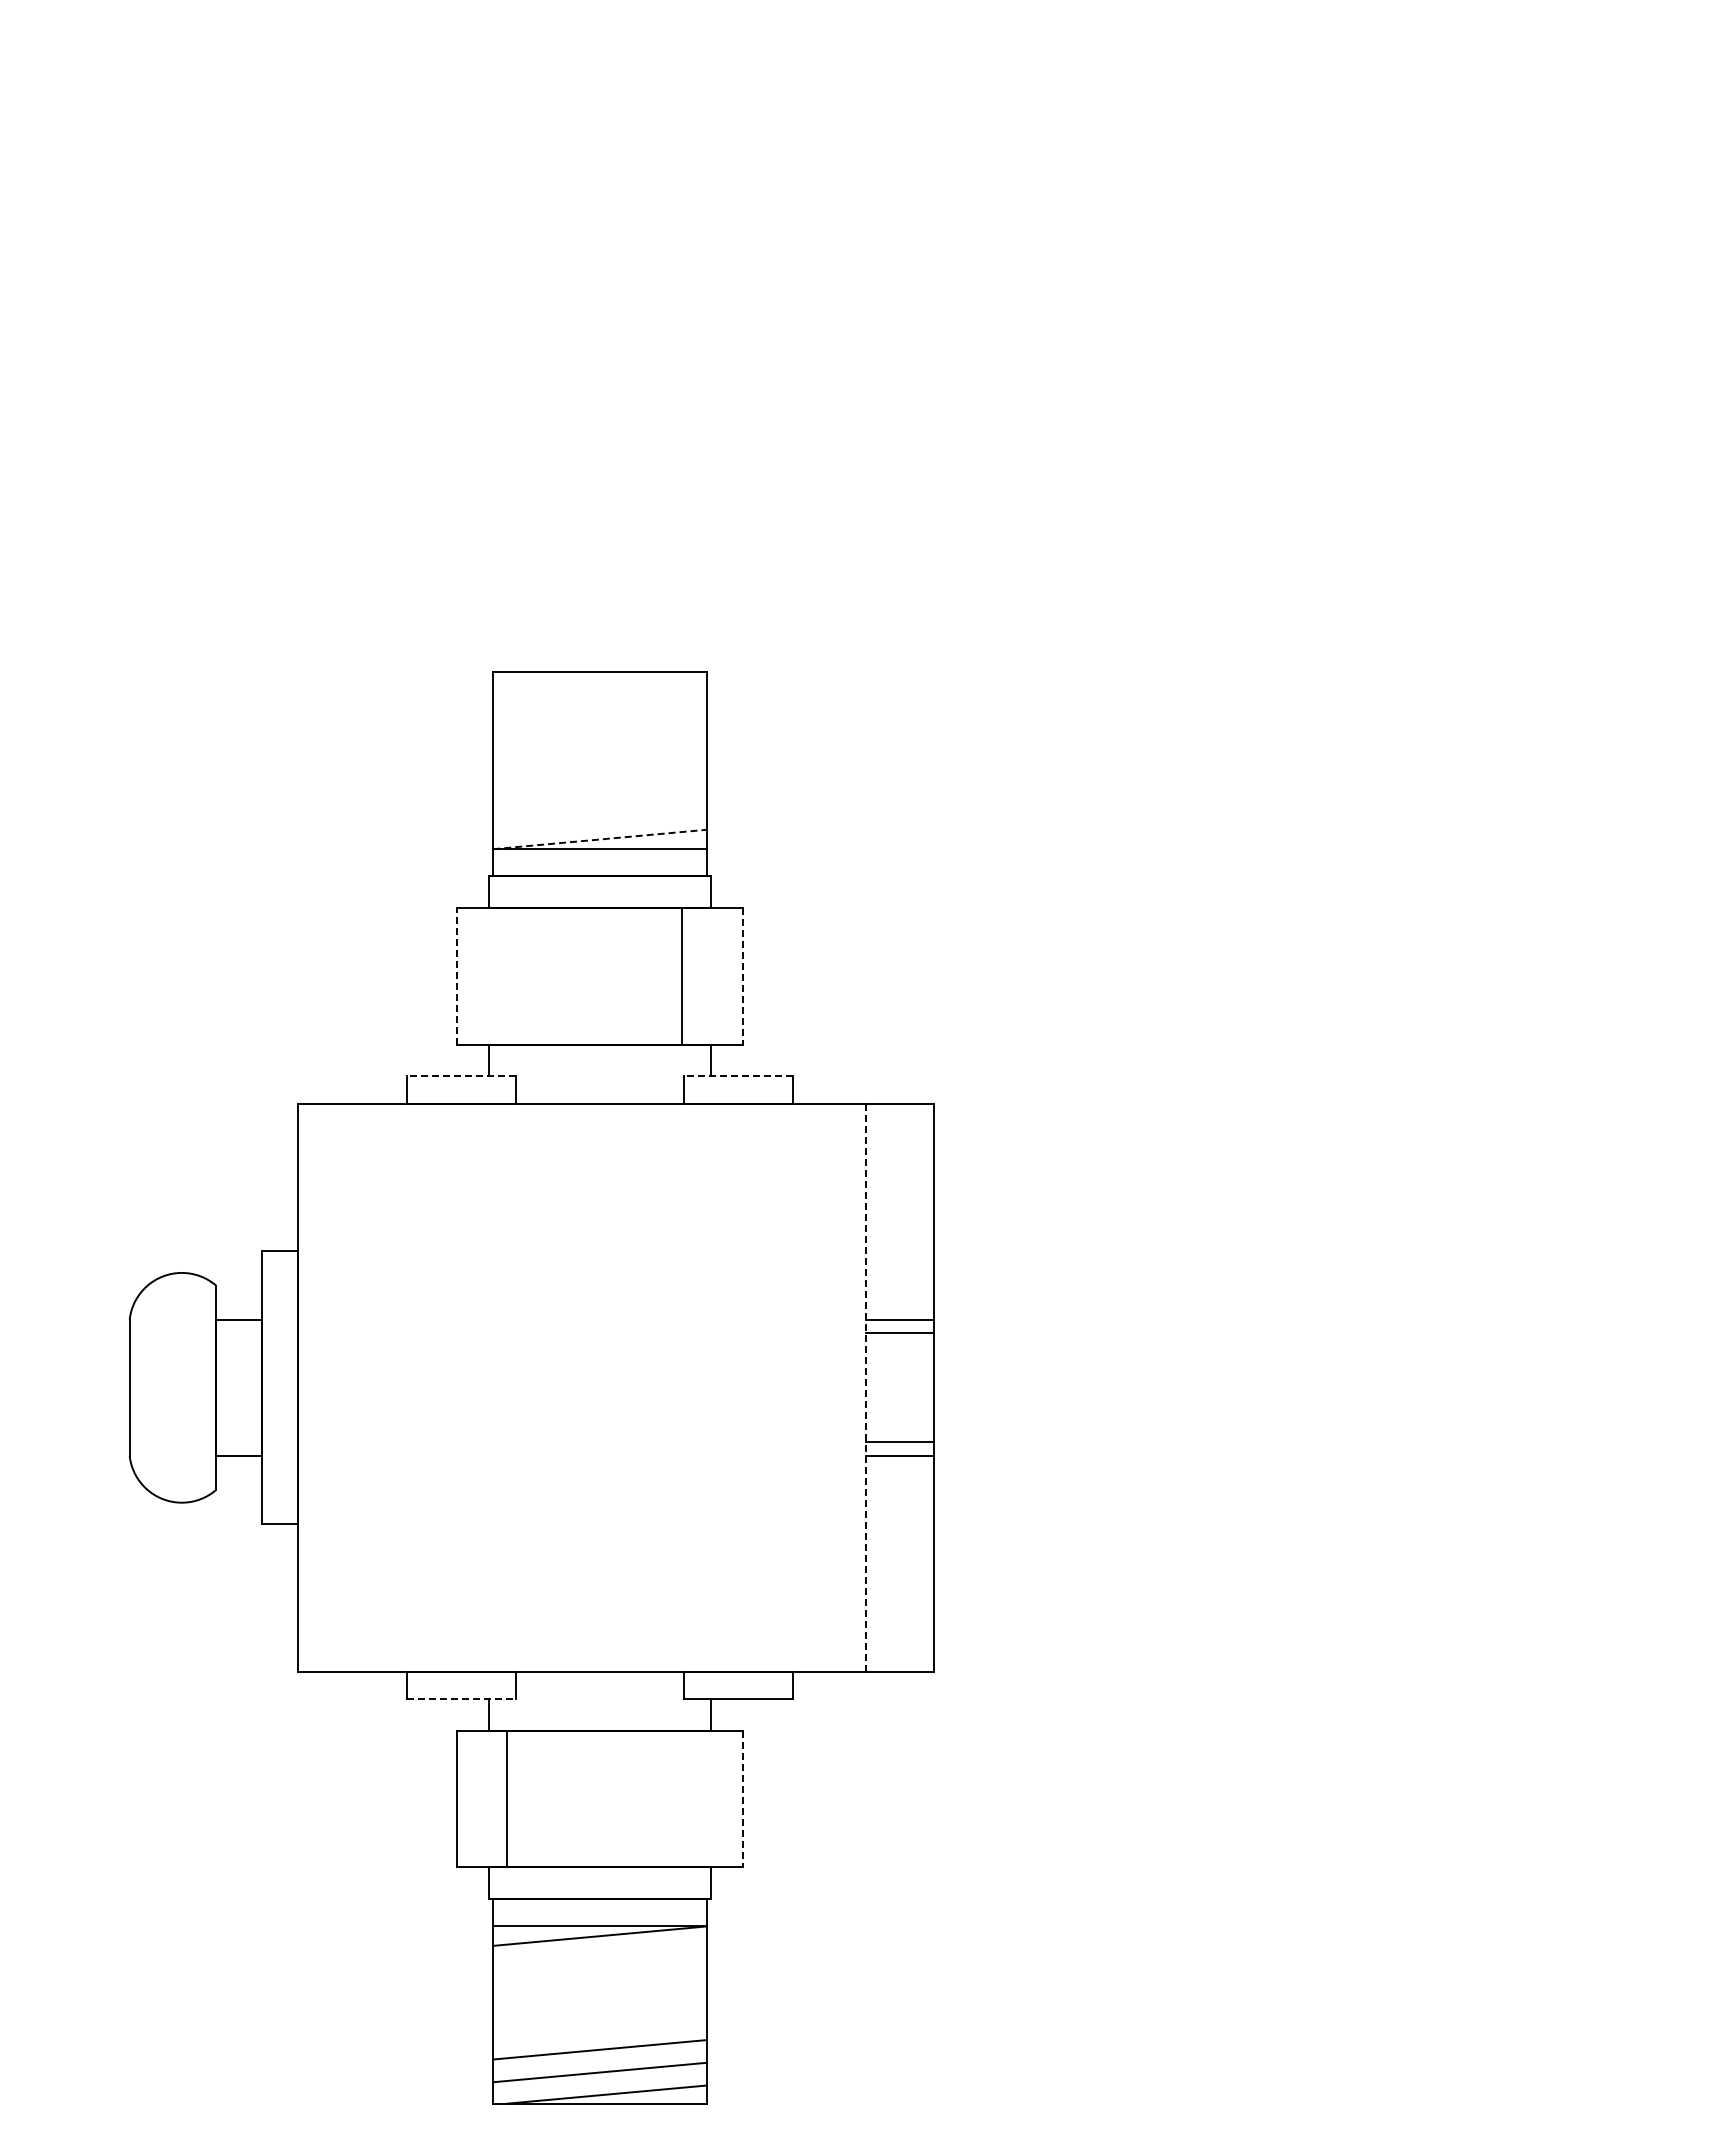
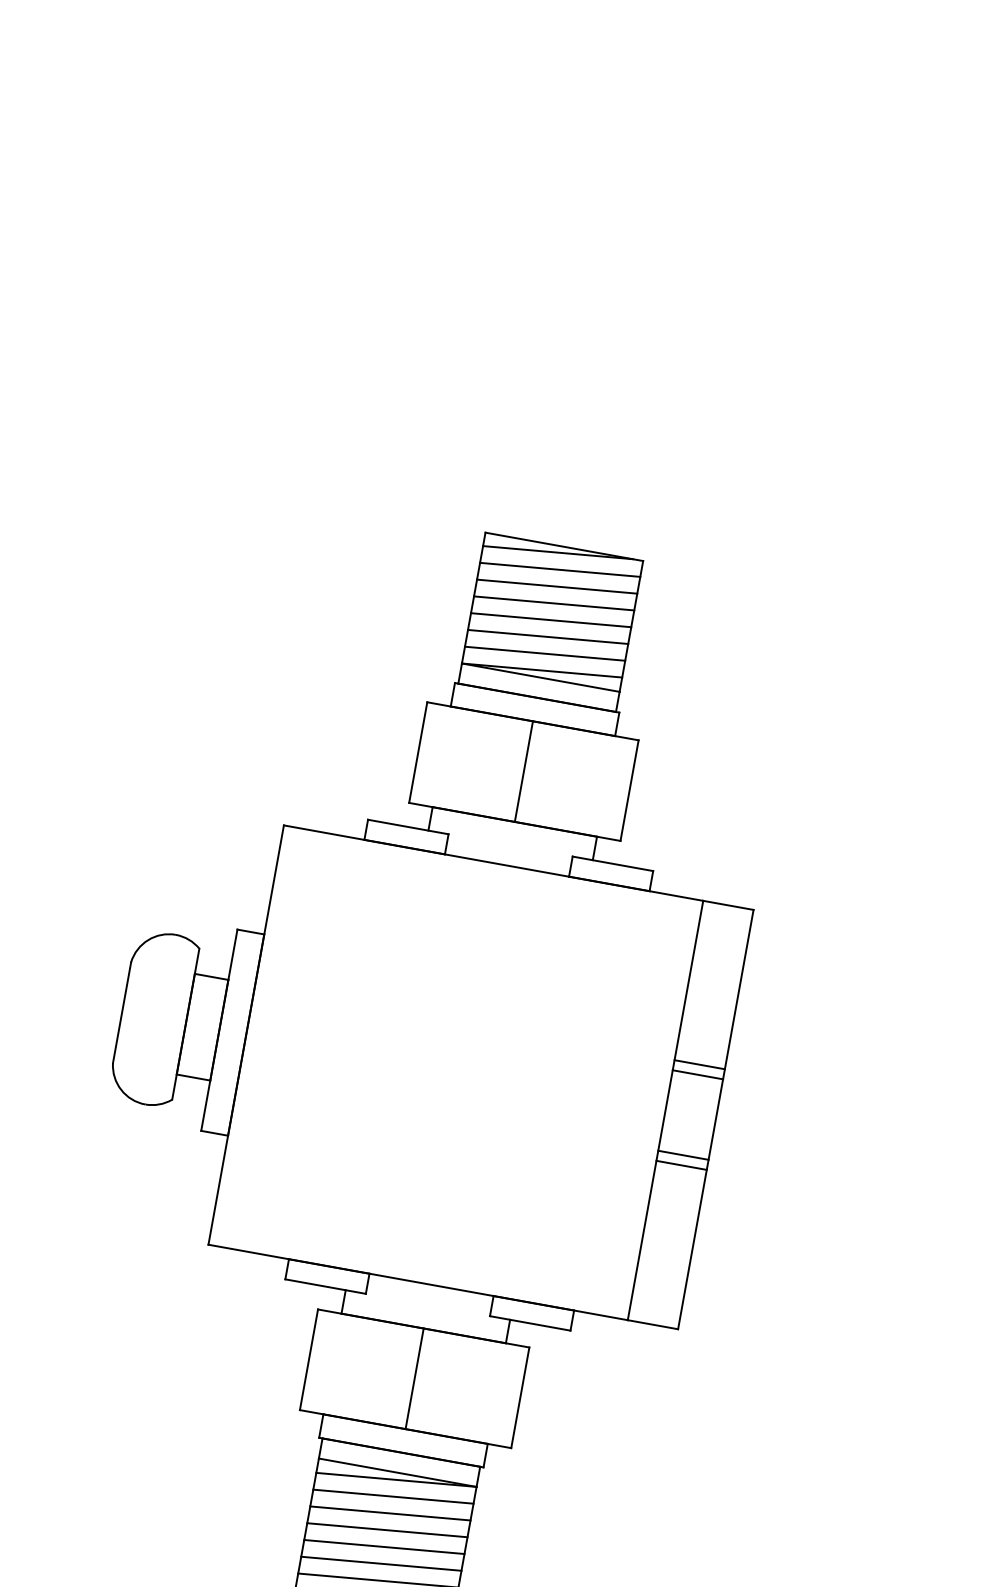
line: (593, 680) -> (558, 552), added
line: (599, 702) -> (559, 569), added
line: (599, 725) -> (556, 586), added
line: (599, 748) -> (553, 603), added
line: (599, 771) -> (550, 620), added
line: (599, 793) -> (547, 636), added
line: (599, 816) -> (544, 653), added
line: (600, 839) -> (542, 670), dashed -> solid
line: (456, 975) -> (418, 751), dashed -> solid
line: (682, 976) -> (524, 771), moved
line: (743, 976) -> (629, 790), dashed -> solid
line: (461, 1076) -> (408, 827), dashed -> solid
line: (738, 1076) -> (612, 863), dashed -> solid
line: (866, 1388) -> (665, 1111), dashed -> solid
line: (461, 1699) -> (325, 1286), dashed -> solid
line: (507, 1798) -> (415, 1378), moved
line: (743, 1799) -> (520, 1398), dashed -> solid
line: (599, 1958) -> (393, 1496), added
line: (599, 1981) -> (389, 1513), added
line: (599, 2004) -> (386, 1530), added
line: (599, 2026) -> (384, 1546), added

